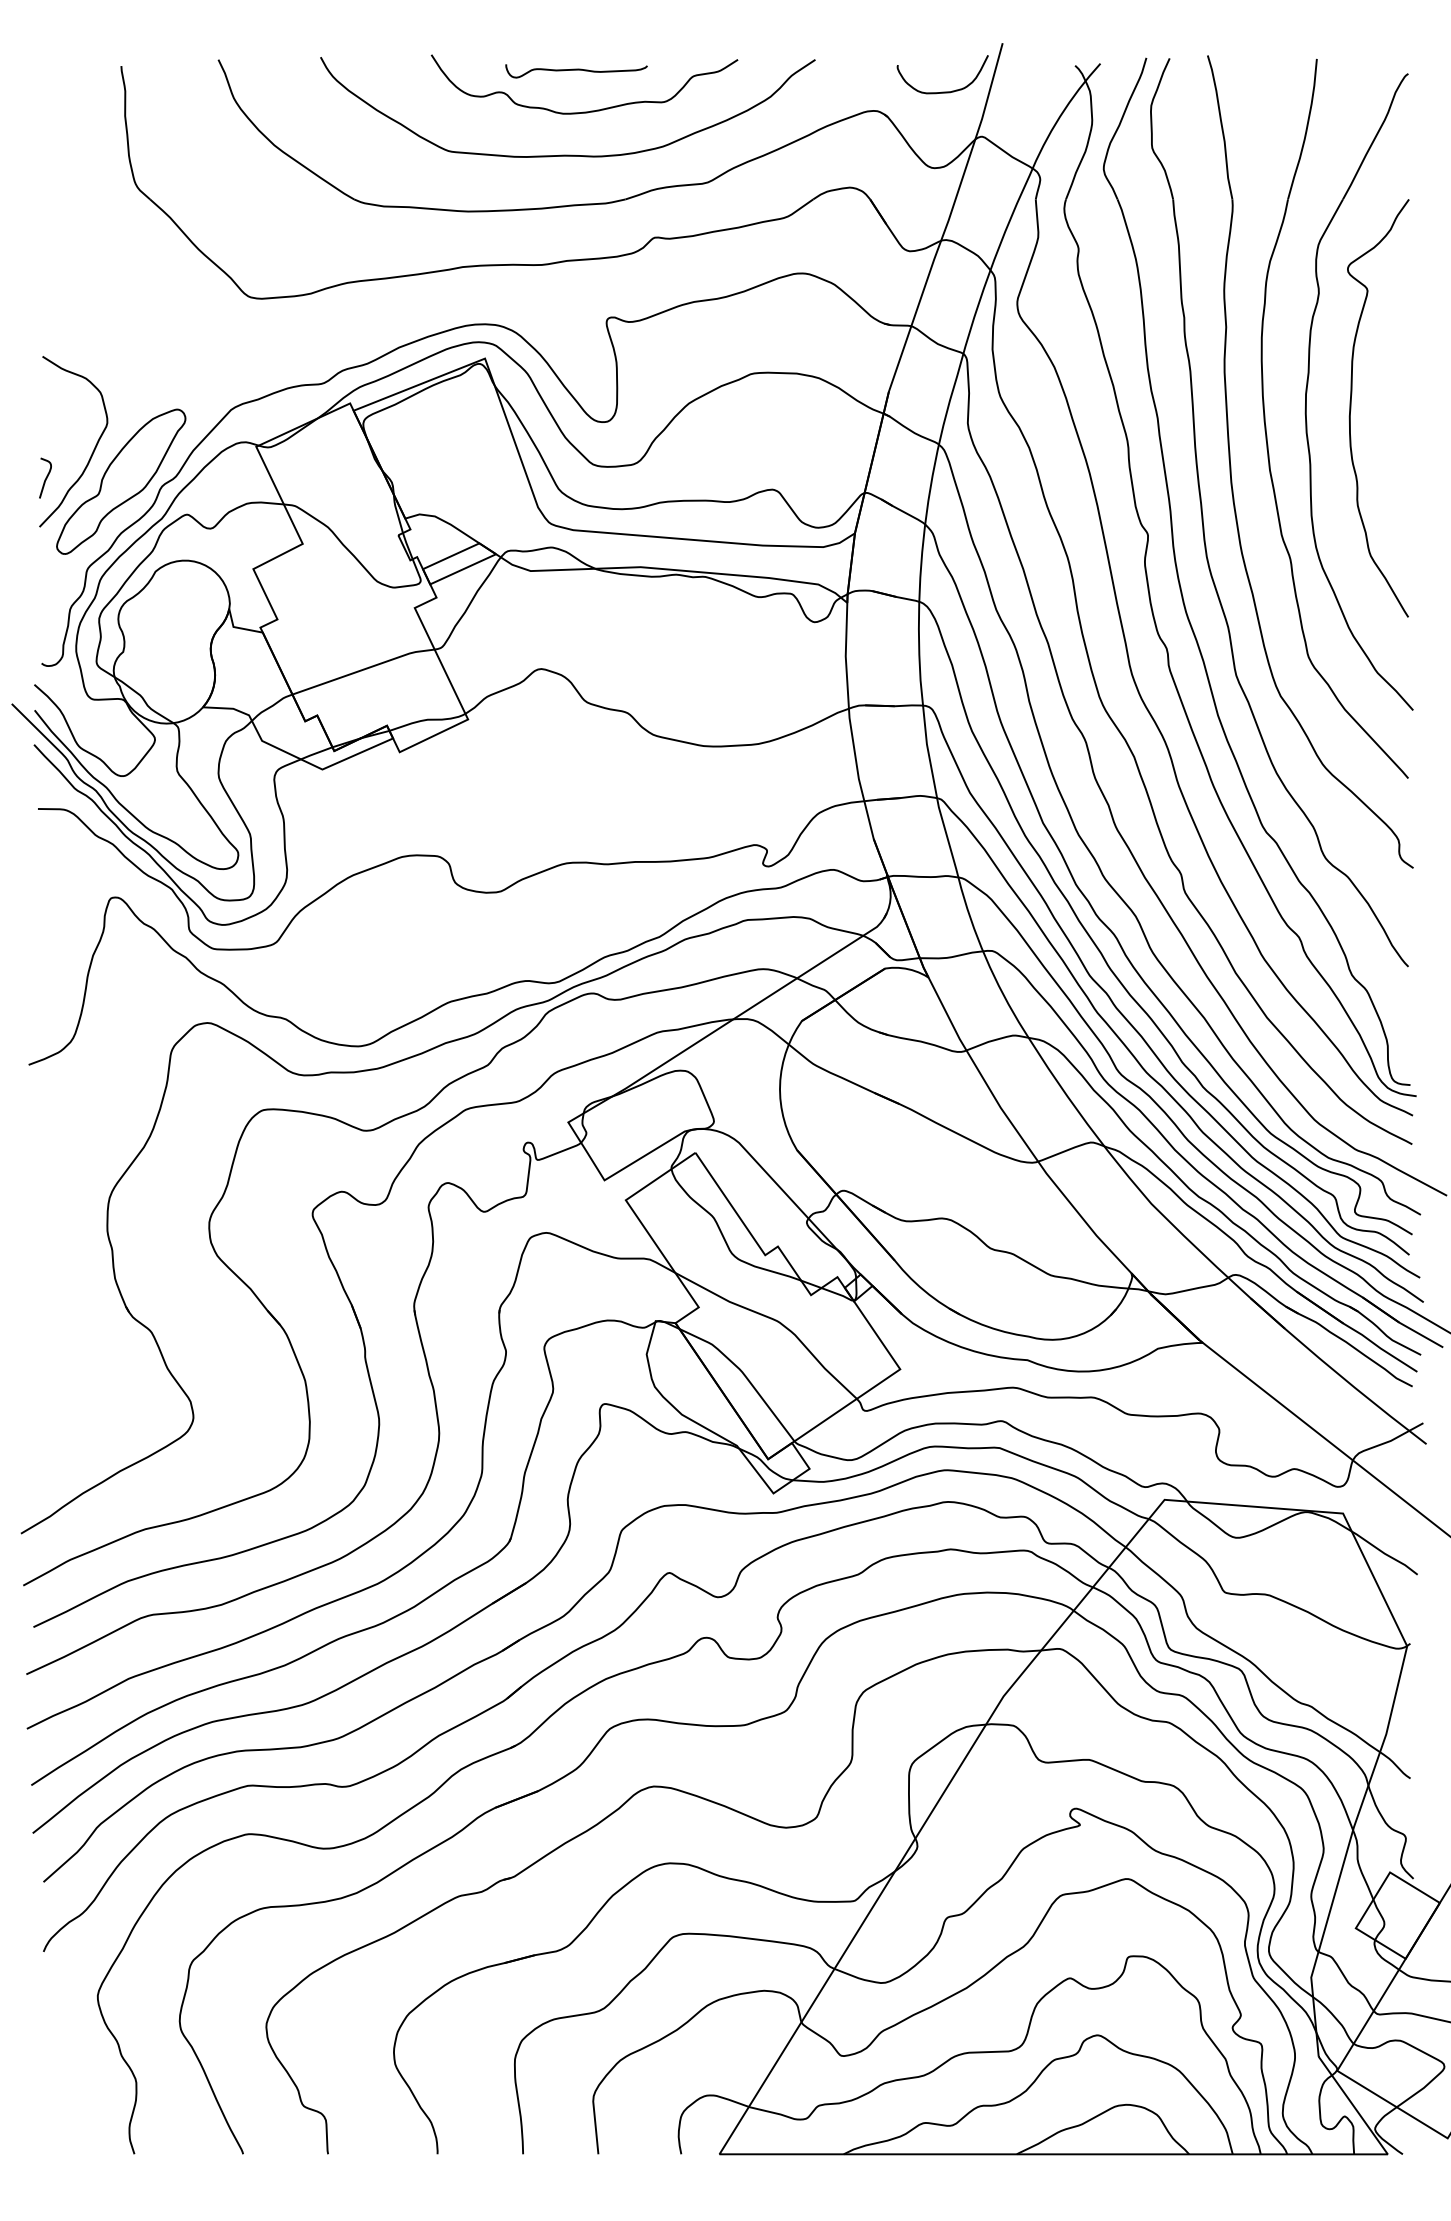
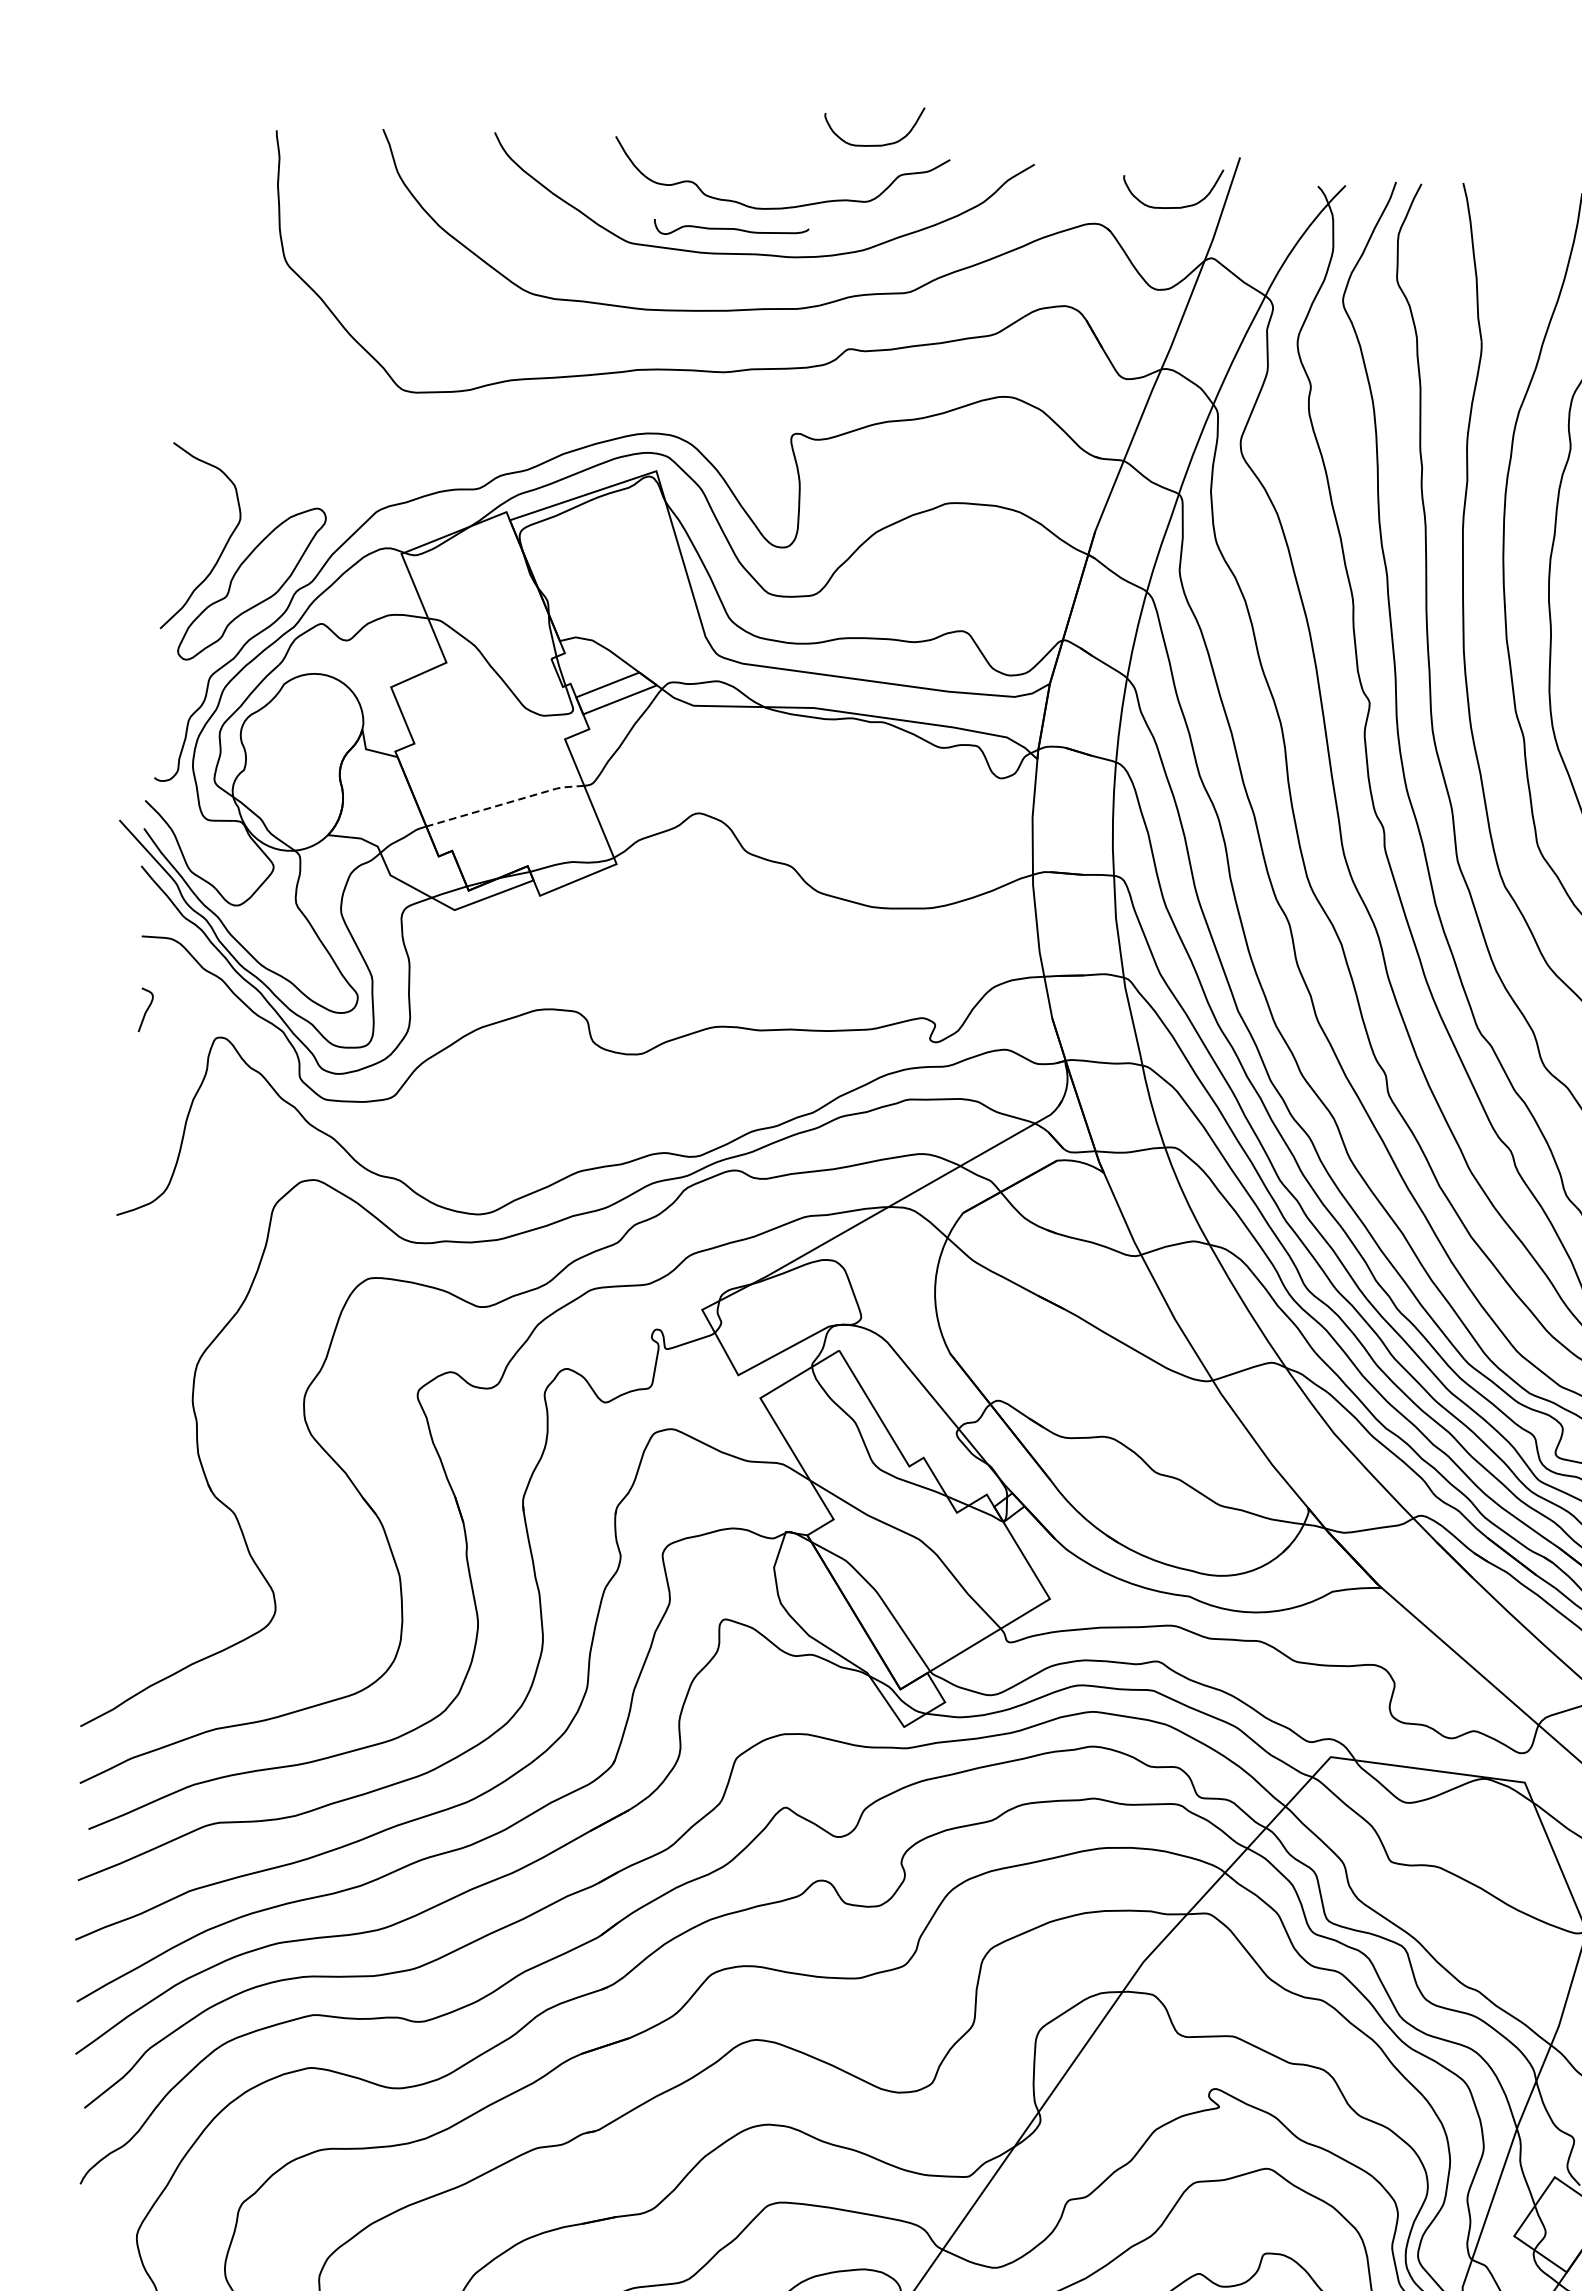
curve: (666, 49) -> (872, 144), added
curve: (576, 70) -> (731, 229), moved
curve: (45, 477) -> (146, 1009), moved
line: (364, 669) -> (506, 803), solid -> dashed

